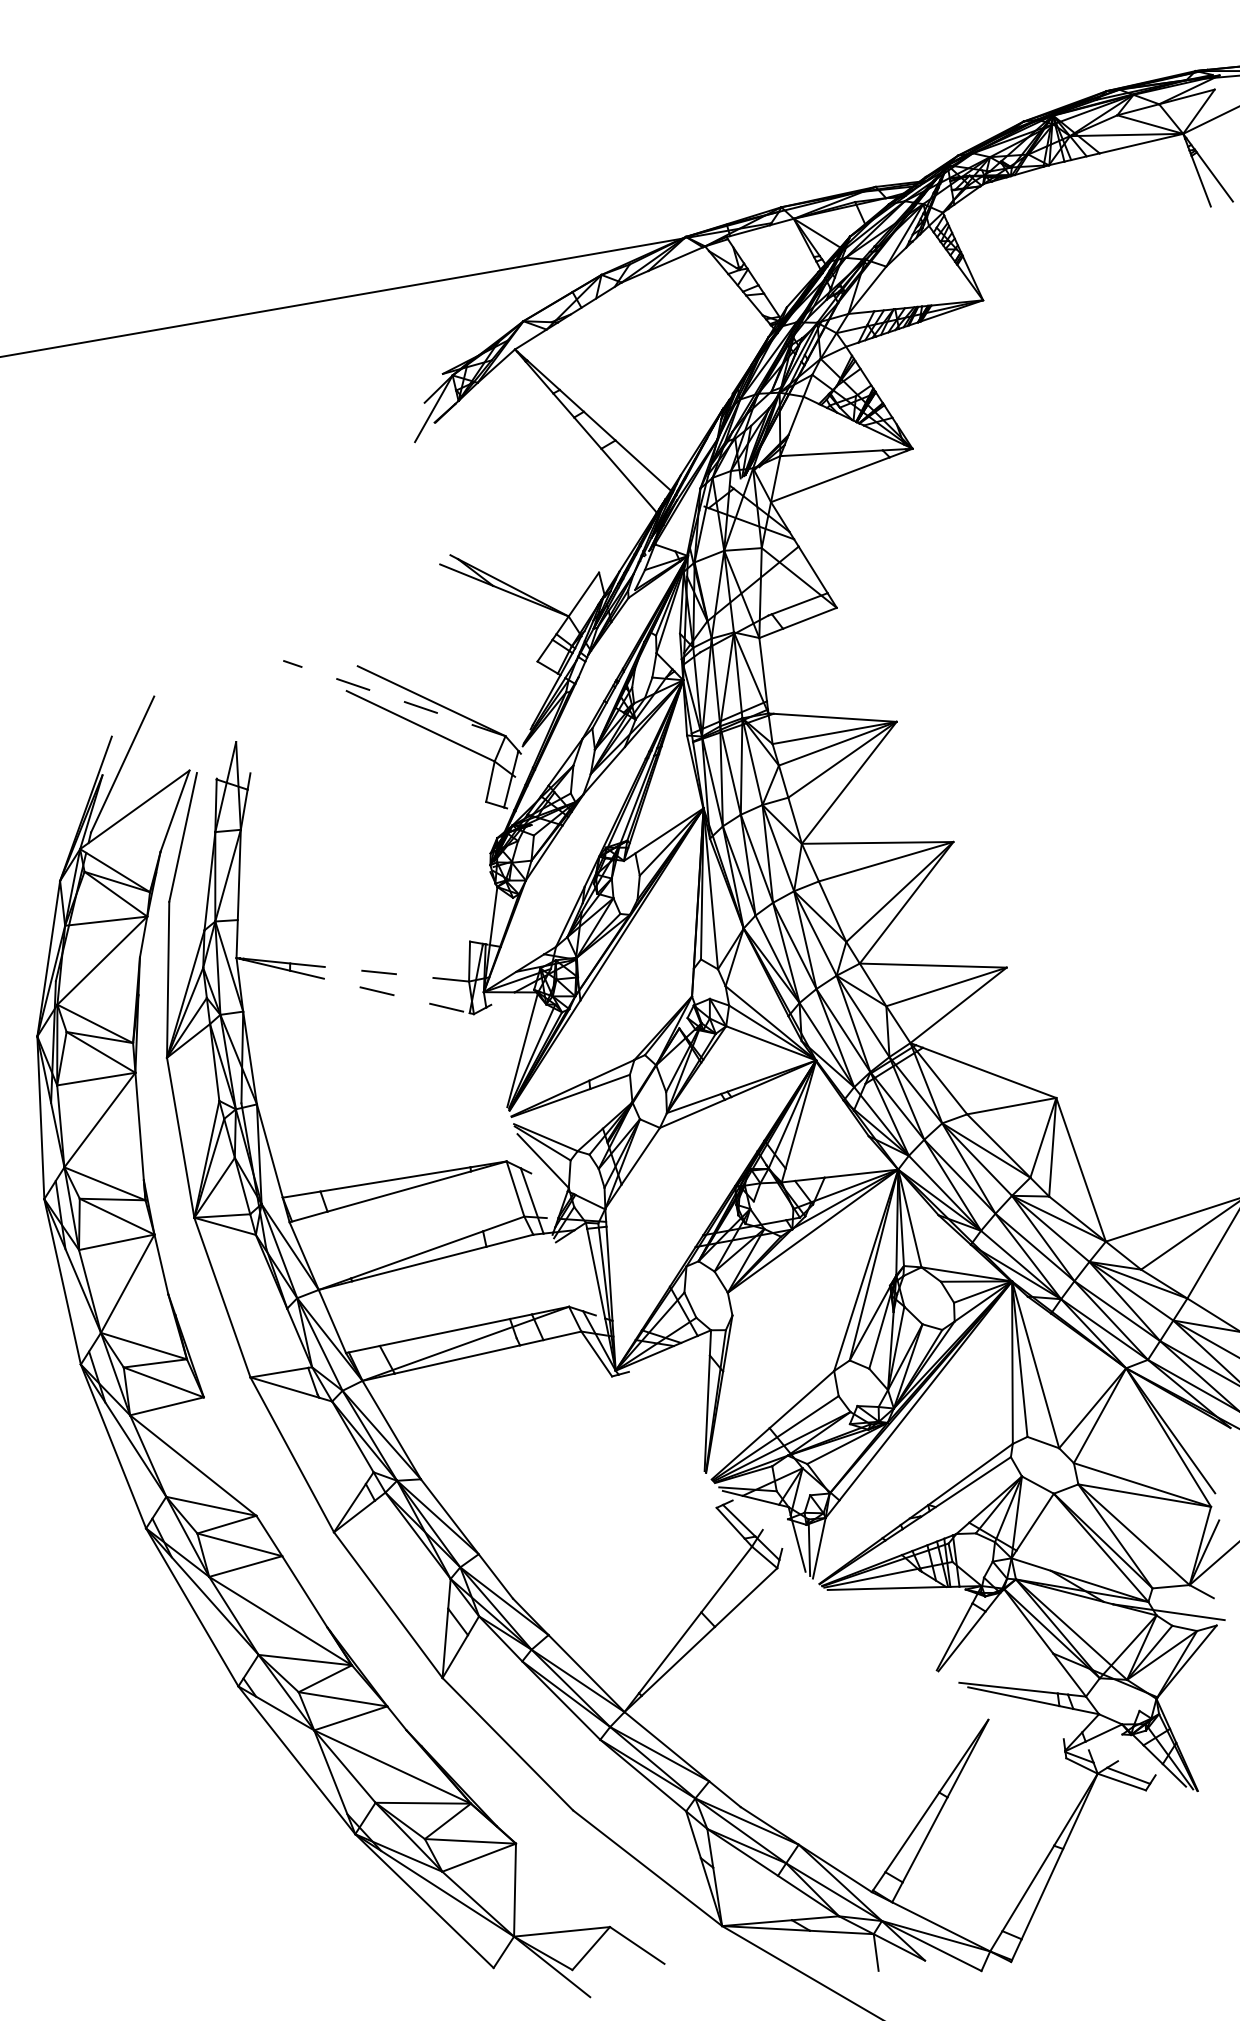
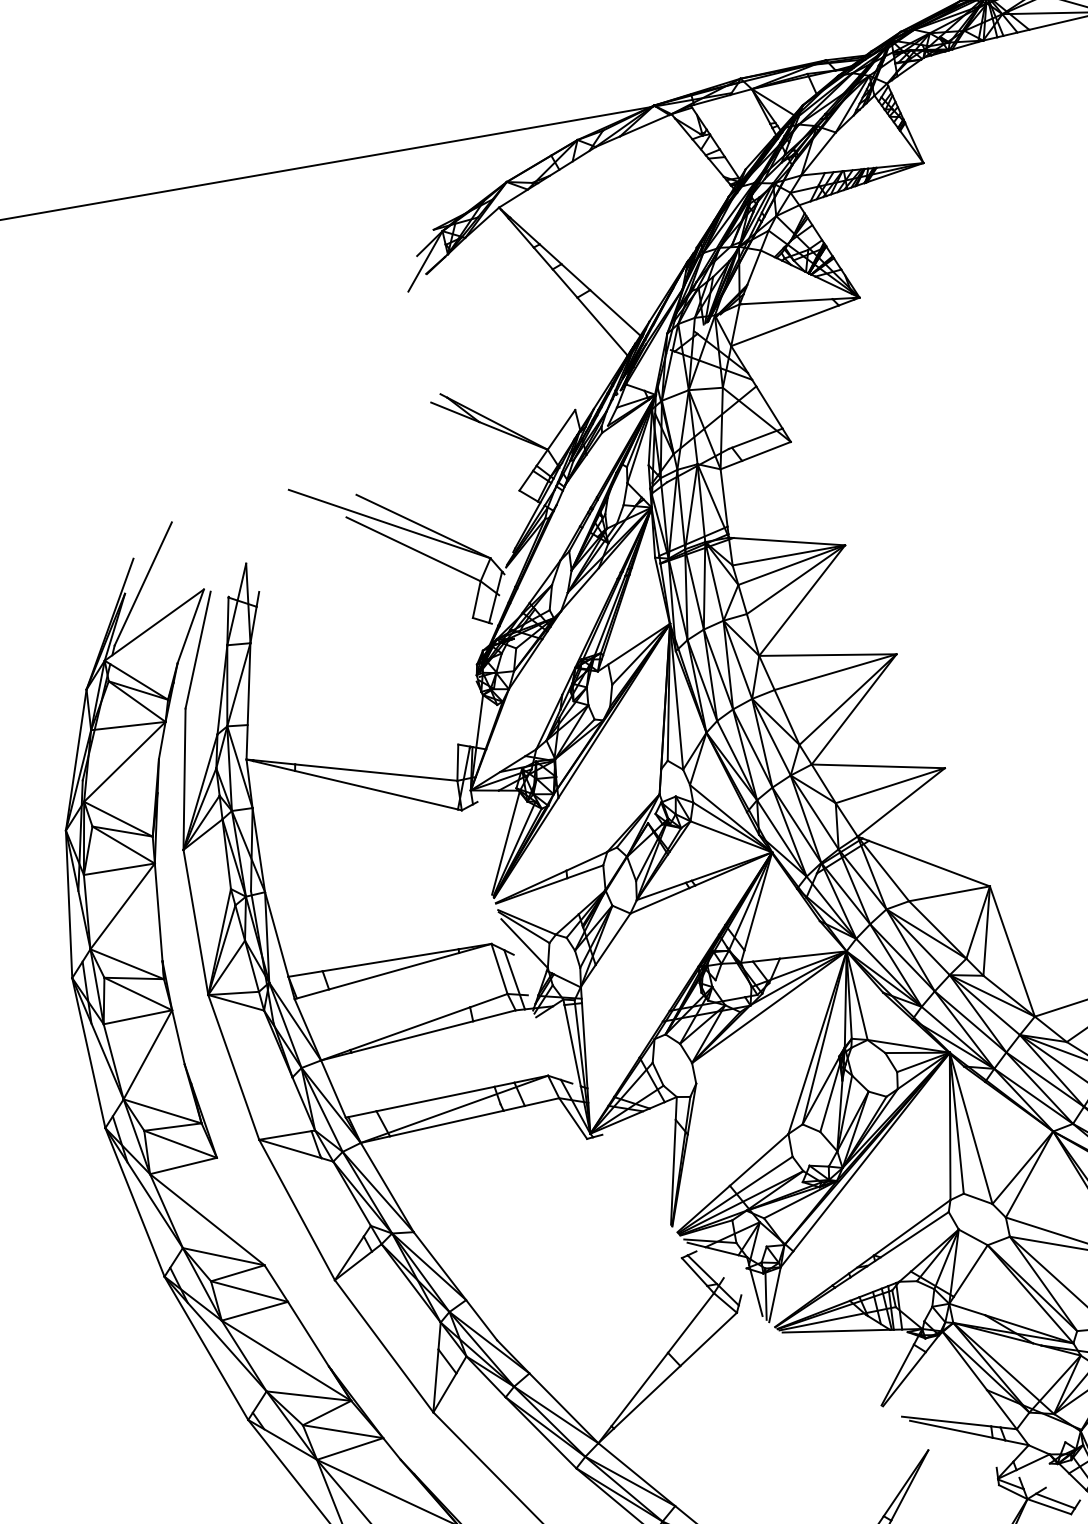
line: (393, 698) -> (388, 524), dashed -> solid
line: (379, 972) -> (376, 772), dashed -> solid
line: (380, 992) -> (377, 790), dashed -> solid

